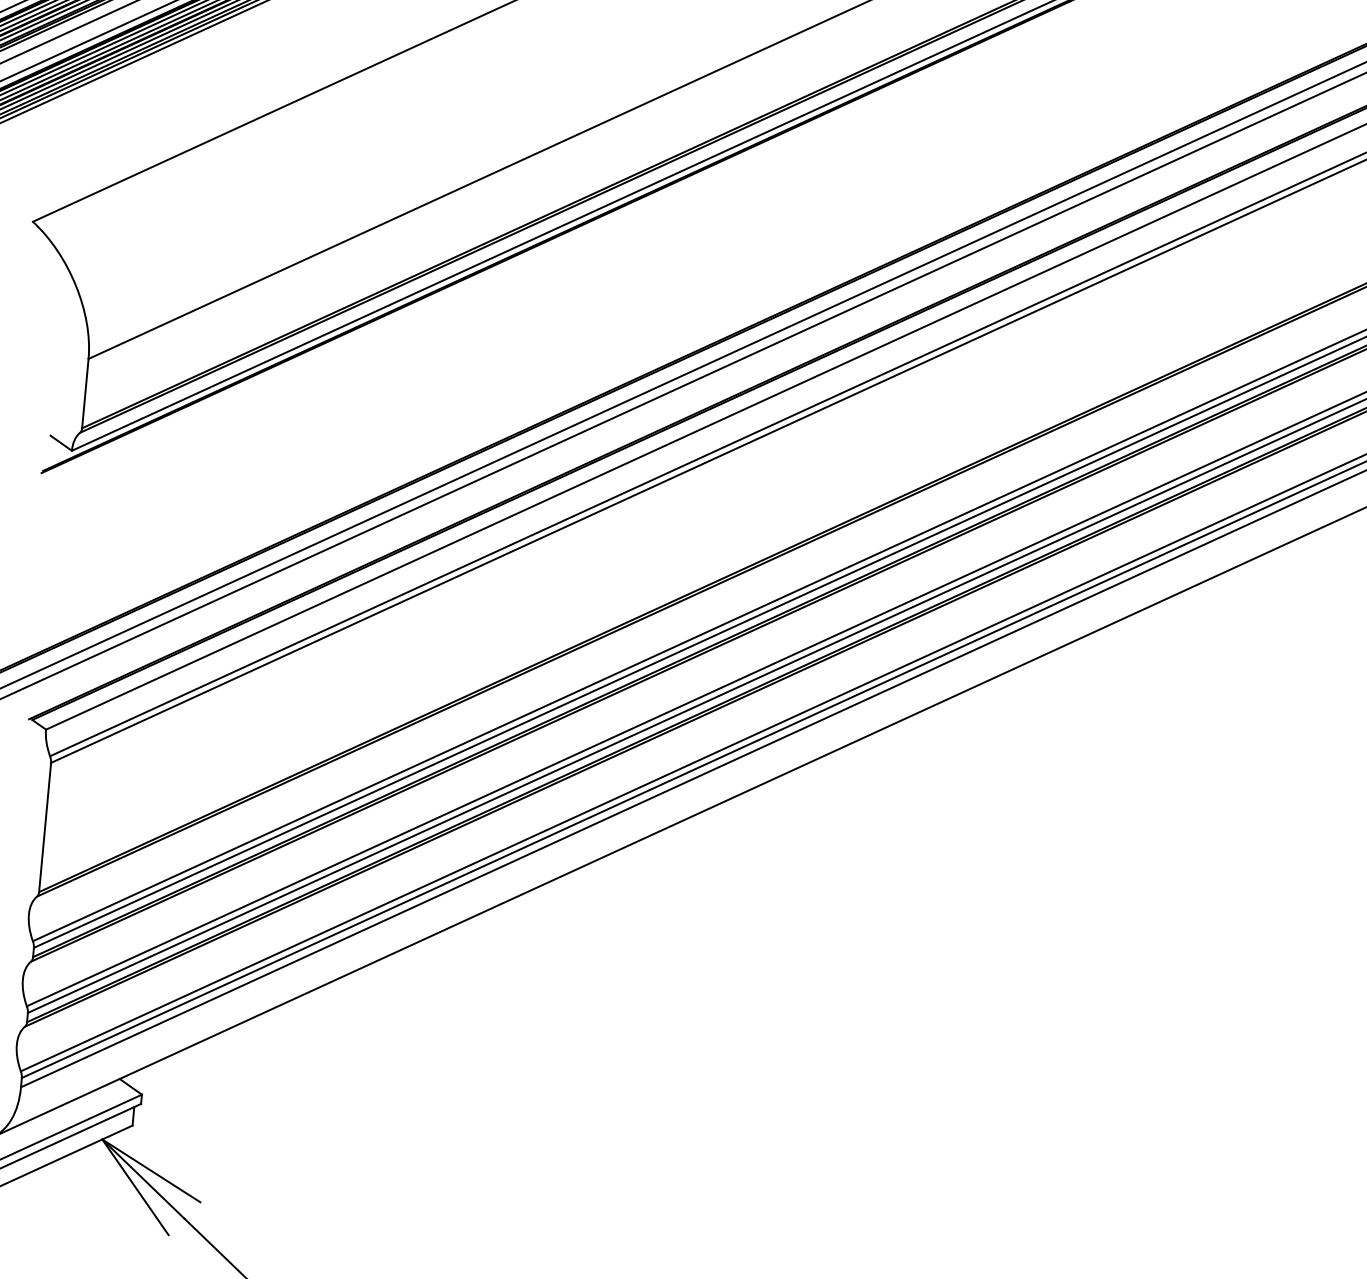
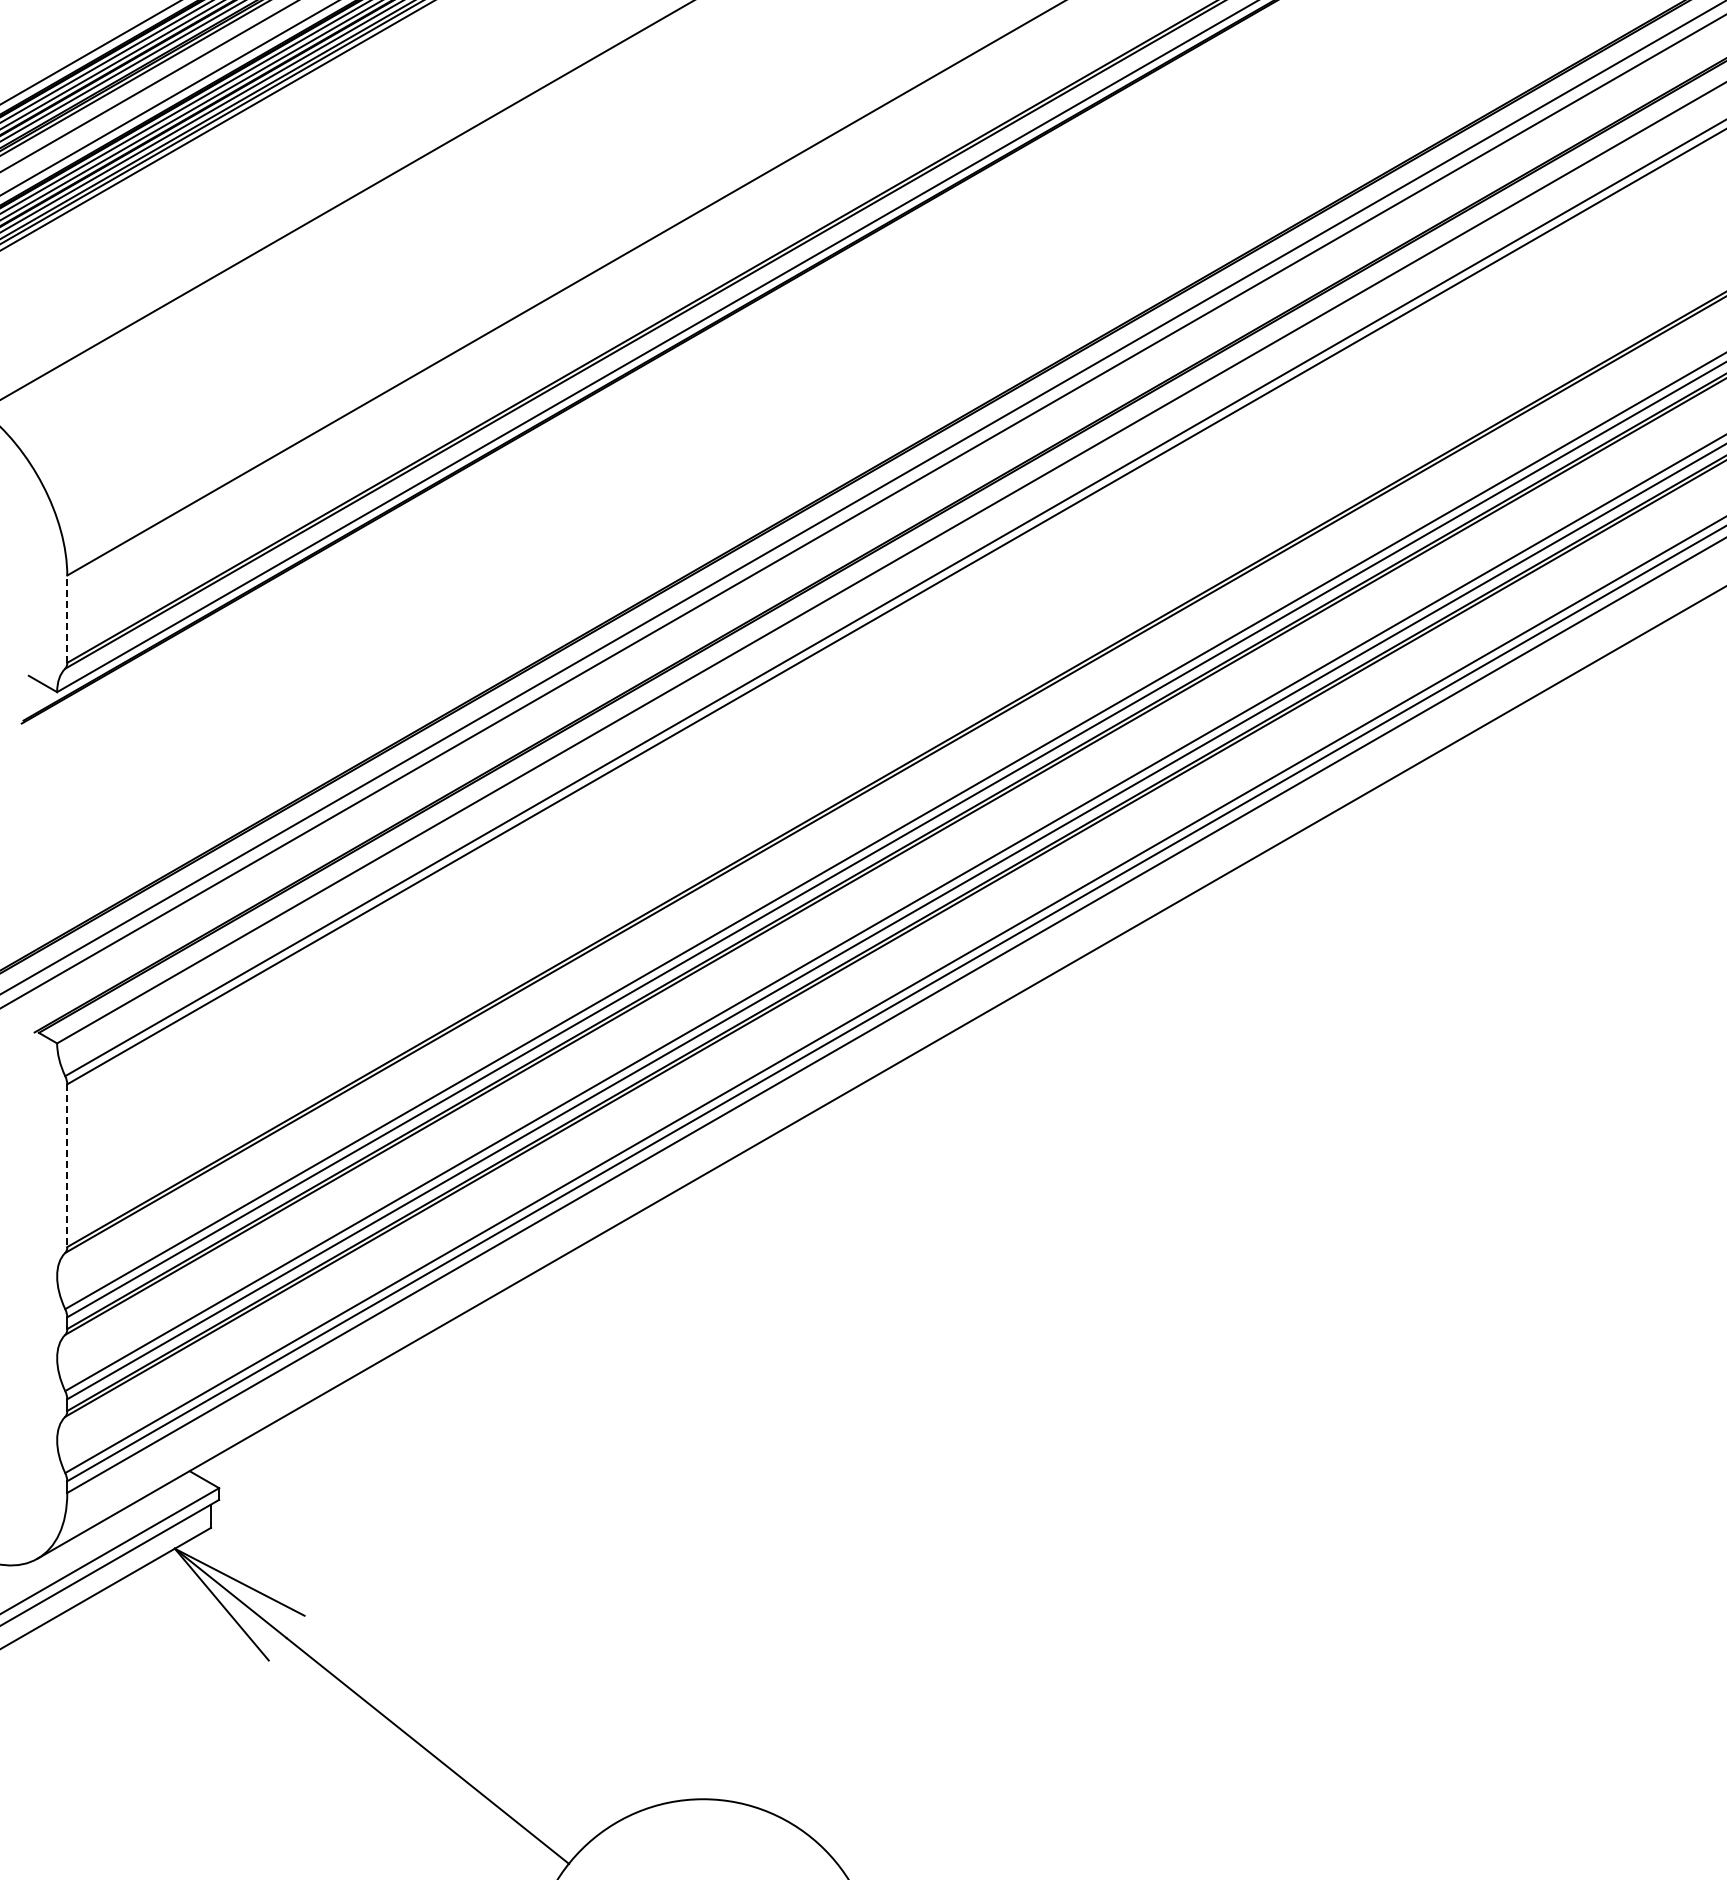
line: (85, 393) -> (67, 619), solid -> dashed
line: (45, 828) -> (67, 1166), solid -> dashed

